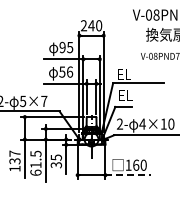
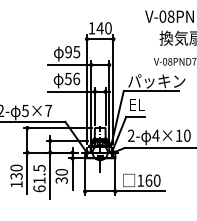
text: (84, 25) -> (92, 28), 240 -> 140
text: (143, 73) -> (156, 80), EL -> パッキン
text: (14, 153) -> (16, 167), 137 -> 130
text: (55, 157) -> (60, 172), 35 -> 30
line: (128, 175) -> (140, 191), dashed -> solid

